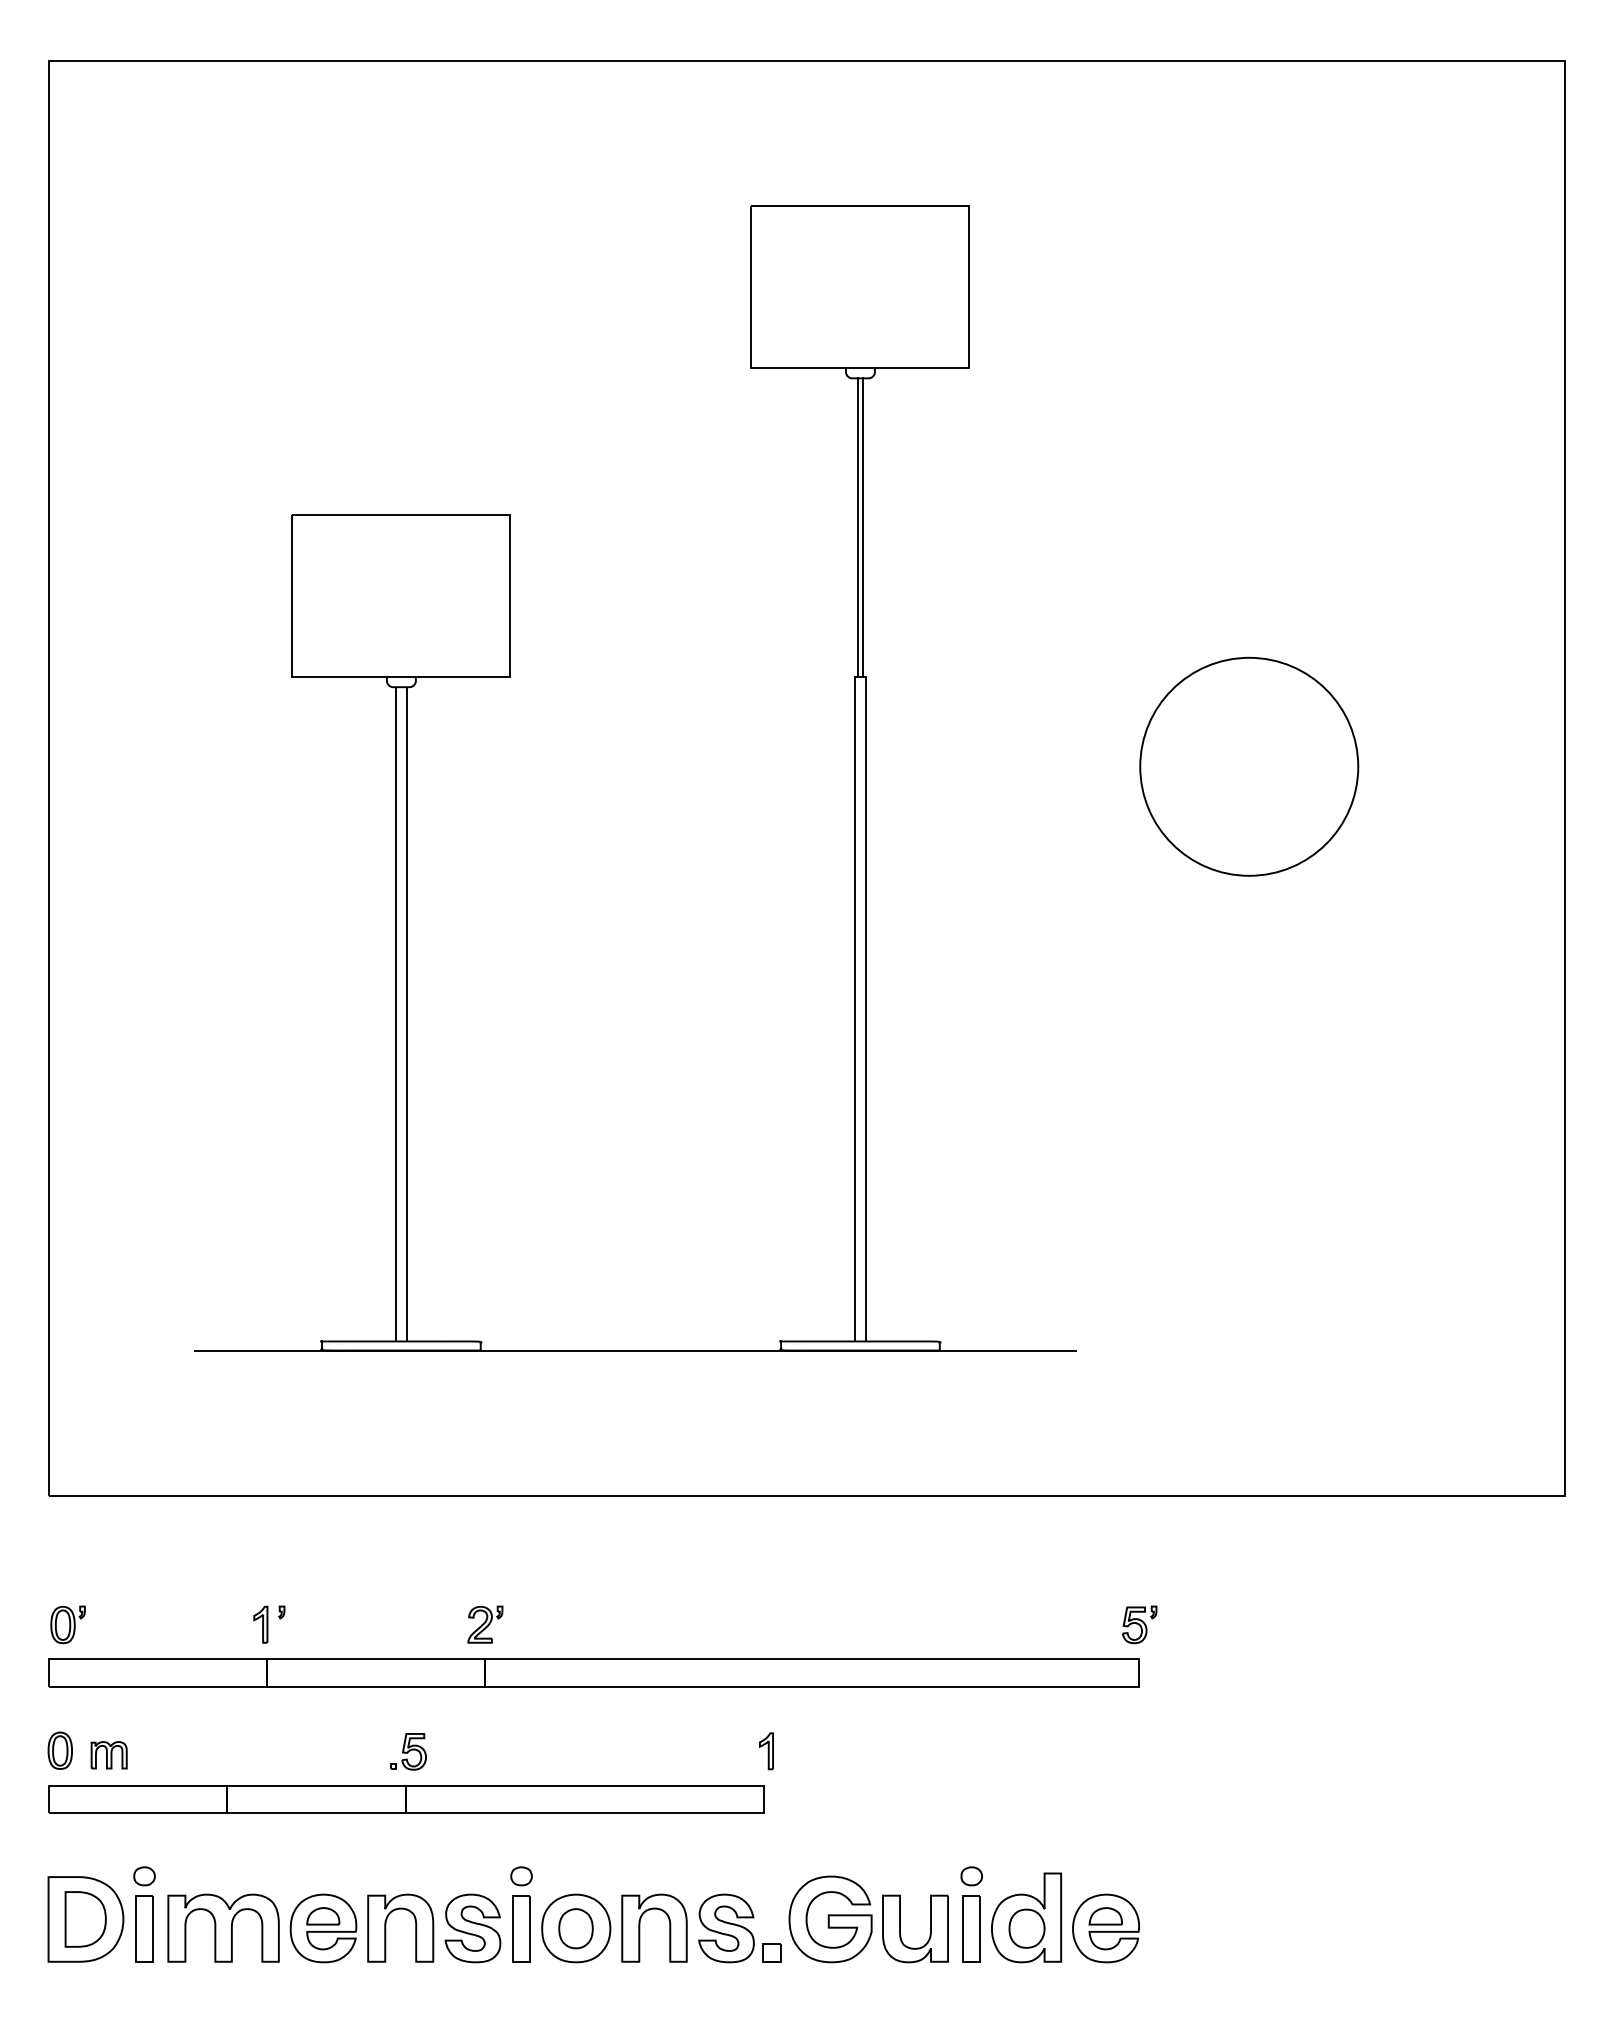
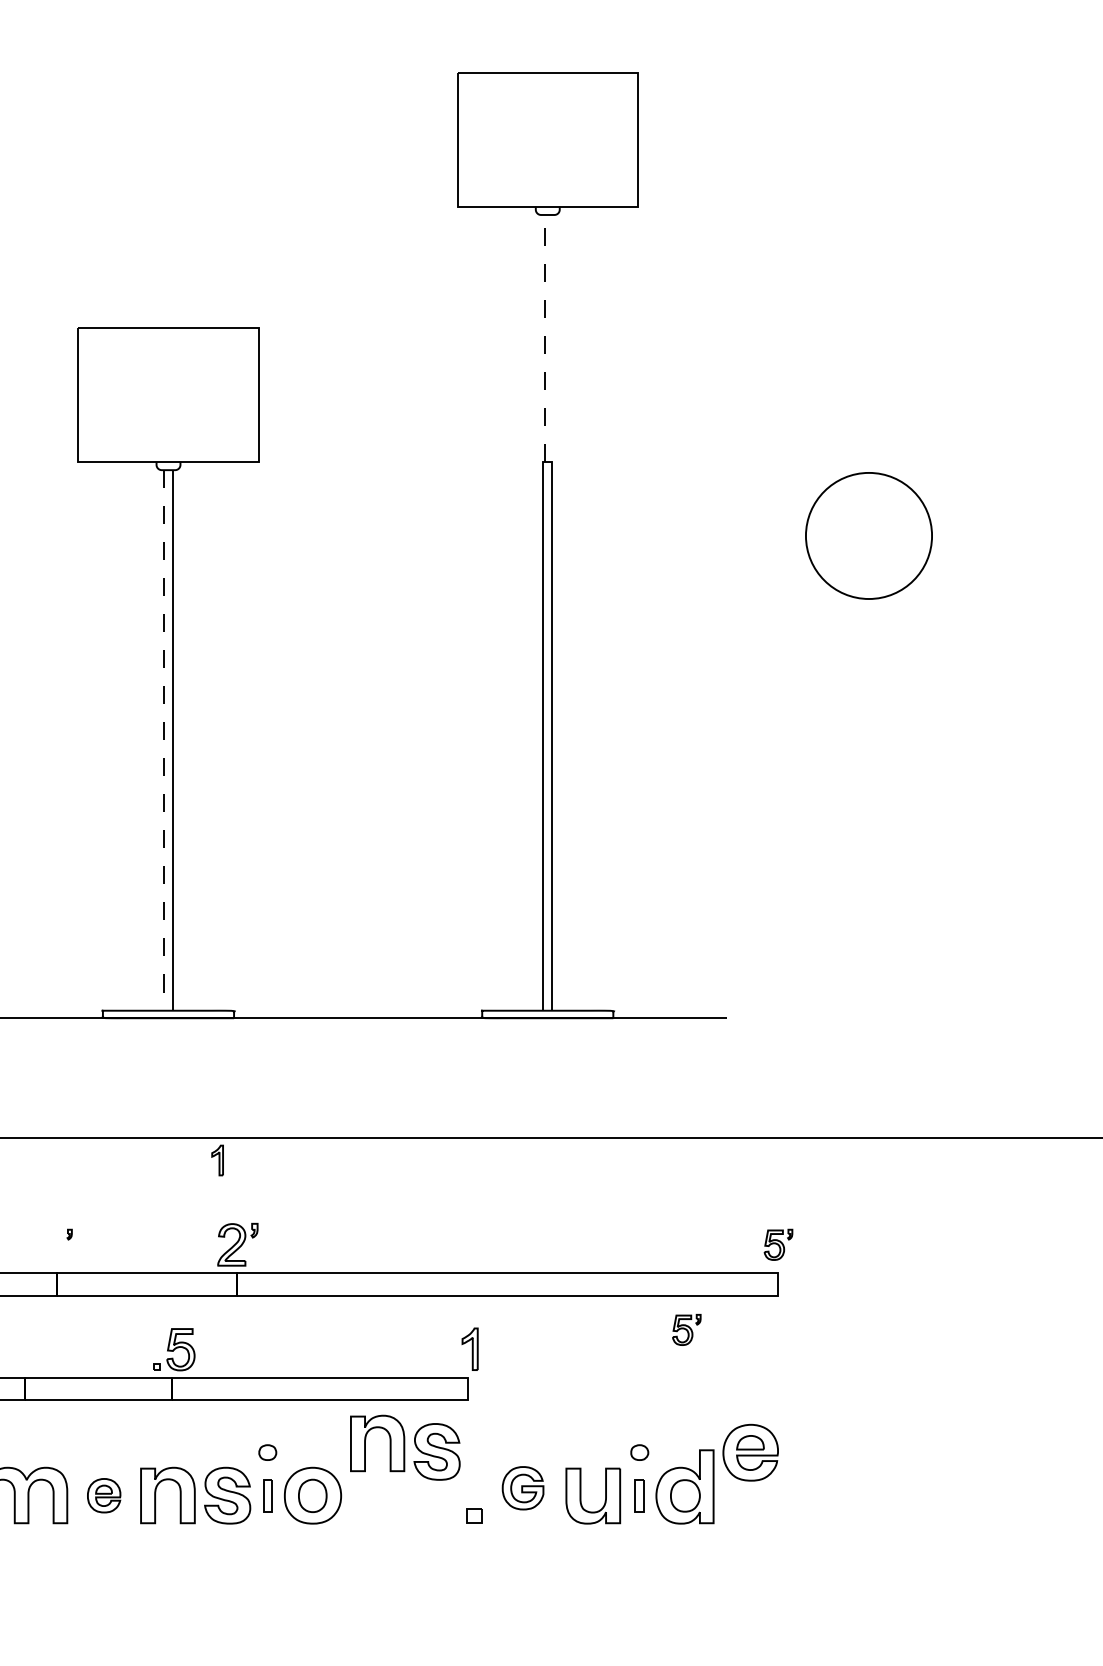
line: (857, 527) -> (545, 338), solid -> dashed
line: (863, 527) -> (550, 338), removed
circle: (1249, 766) -> (869, 535), size x0.7
line: (395, 1014) -> (163, 740), solid -> dashed
part: (260, 1624) -> (217, 1160), moved
part: (485, 1624) -> (237, 1244), size x1.4
part: (1028, 1727) -> (686, 1329), added
part: (408, 1751) -> (174, 1349), size x1.4
part: (766, 1751) -> (470, 1349), size x1.4
part: (830, 1919) -> (523, 1488), size x0.6
part: (640, 1927) -> (366, 1442), moved
part: (323, 1928) -> (104, 1495), size x0.6
part: (521, 1928) -> (267, 1495), size x0.6
part: (726, 1928) -> (437, 1451), moved
part: (971, 1928) -> (639, 1495), size x0.6
part: (1105, 1928) -> (750, 1452), moved

